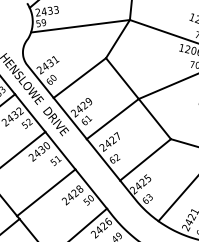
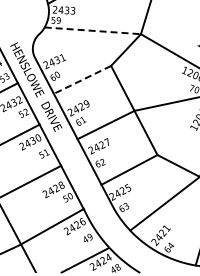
line: (81, 25) -> (93, 30), solid -> dashed
line: (79, 77) -> (82, 79), solid -> dashed

